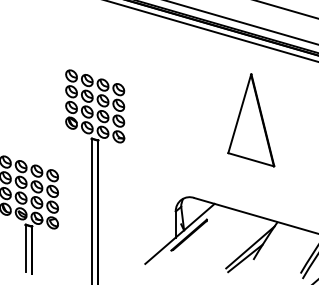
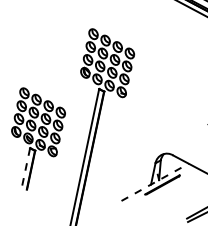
line: (179, 233) -> (154, 181), solid -> dashed
line: (25, 248) -> (25, 167), solid -> dashed

